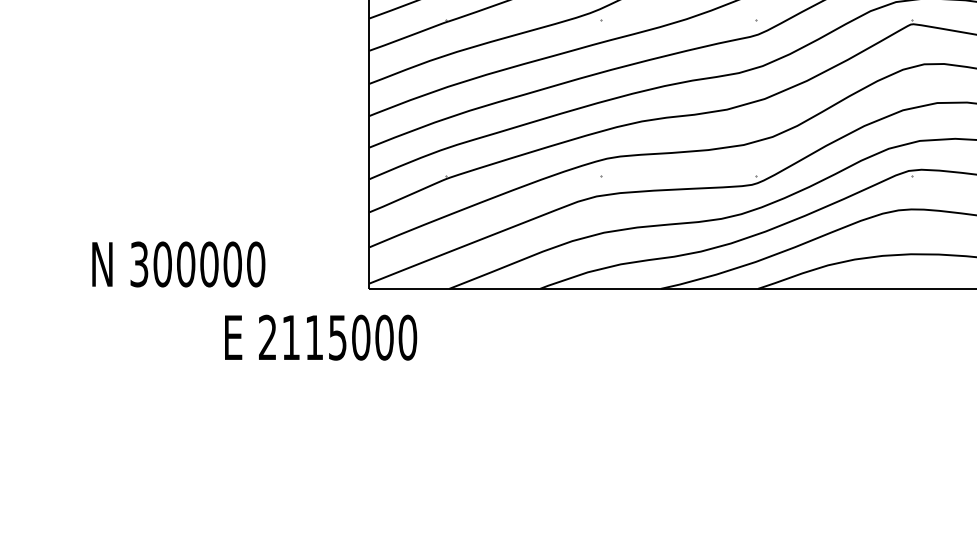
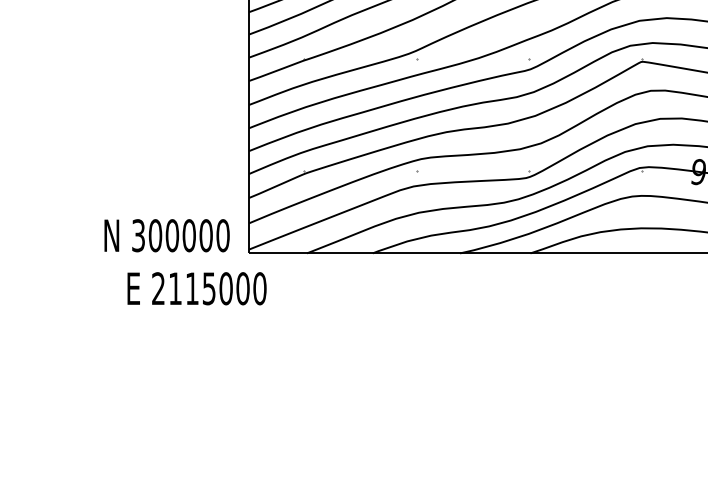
text: (177, 264) -> (166, 235), moved
text: (320, 337) -> (196, 288), moved

